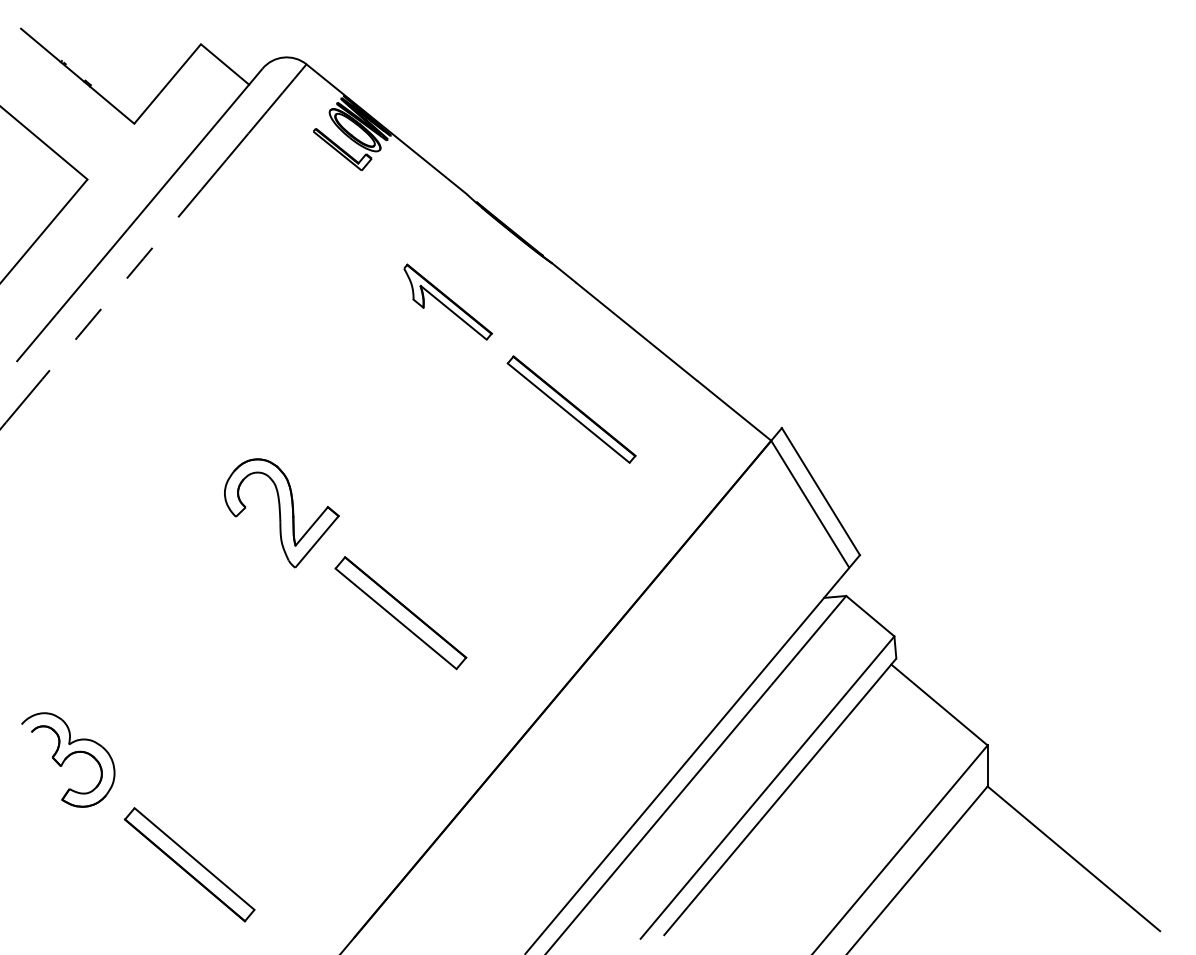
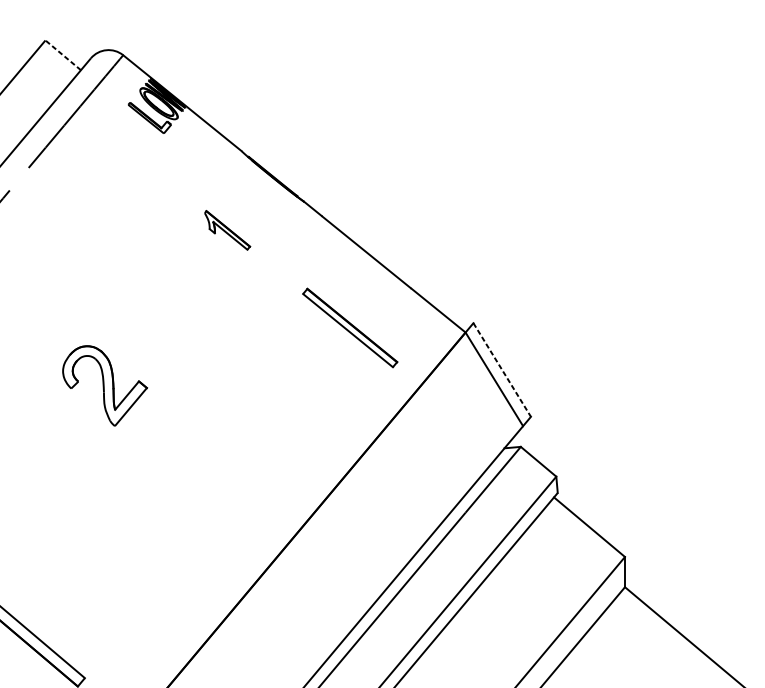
line: (224, 64) -> (62, 55), solid -> dashed
part: (447, 301) -> (227, 229), size x0.7
part: (571, 409) -> (350, 327), moved
line: (820, 491) -> (501, 369), solid -> dashed
part: (400, 613) -> (192, 459), removed

